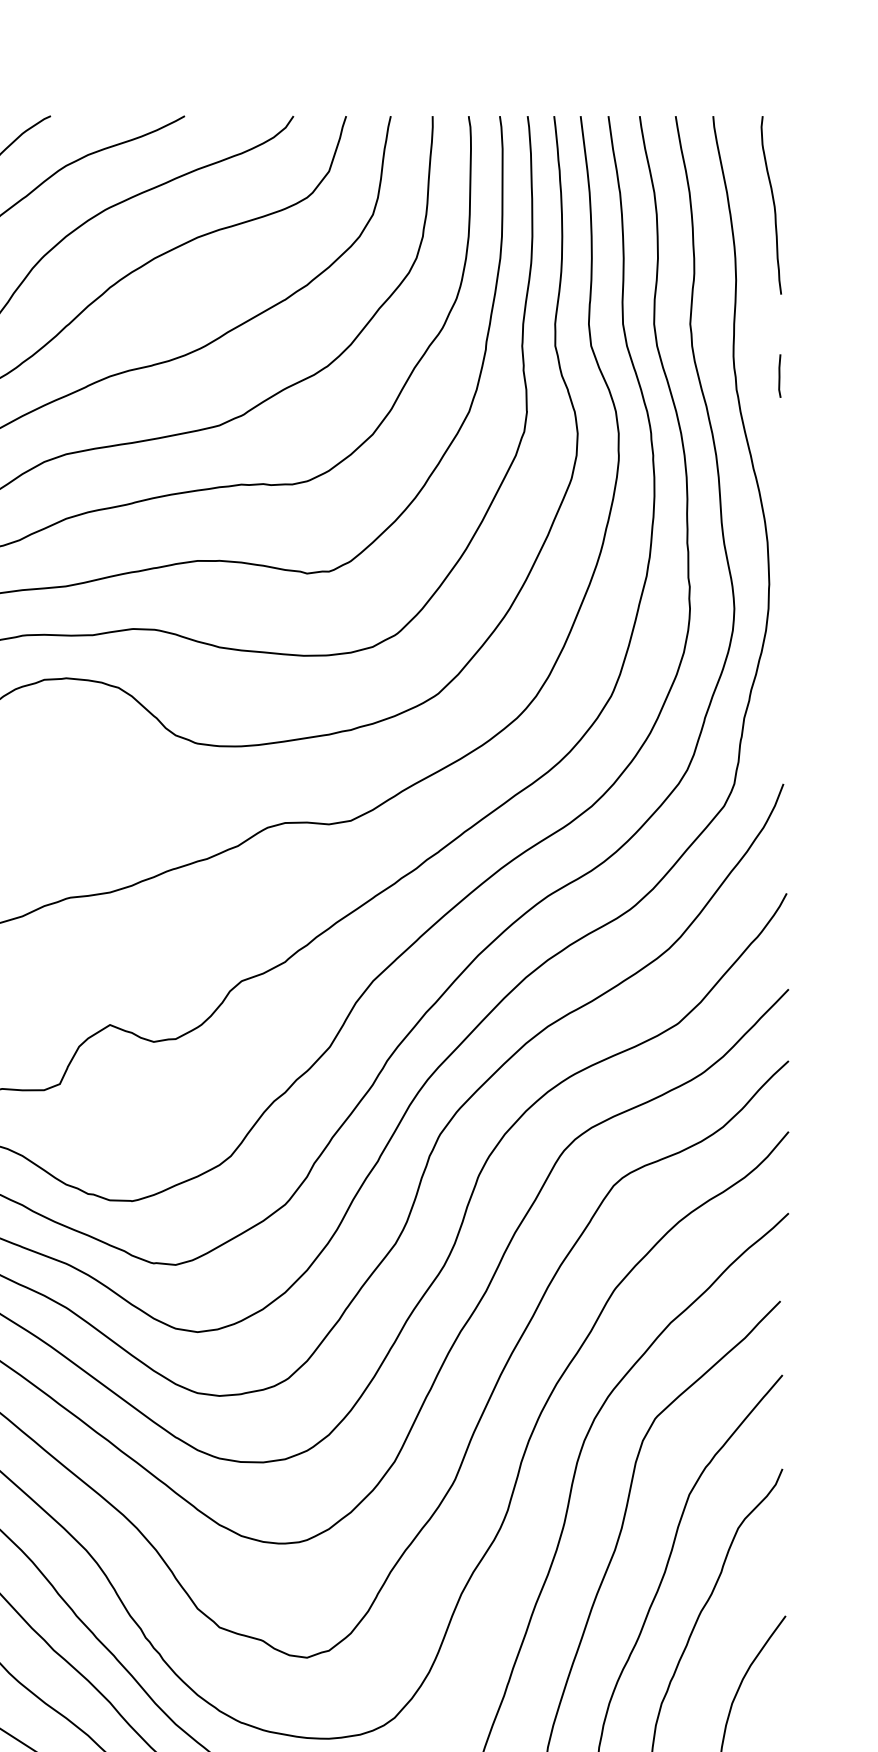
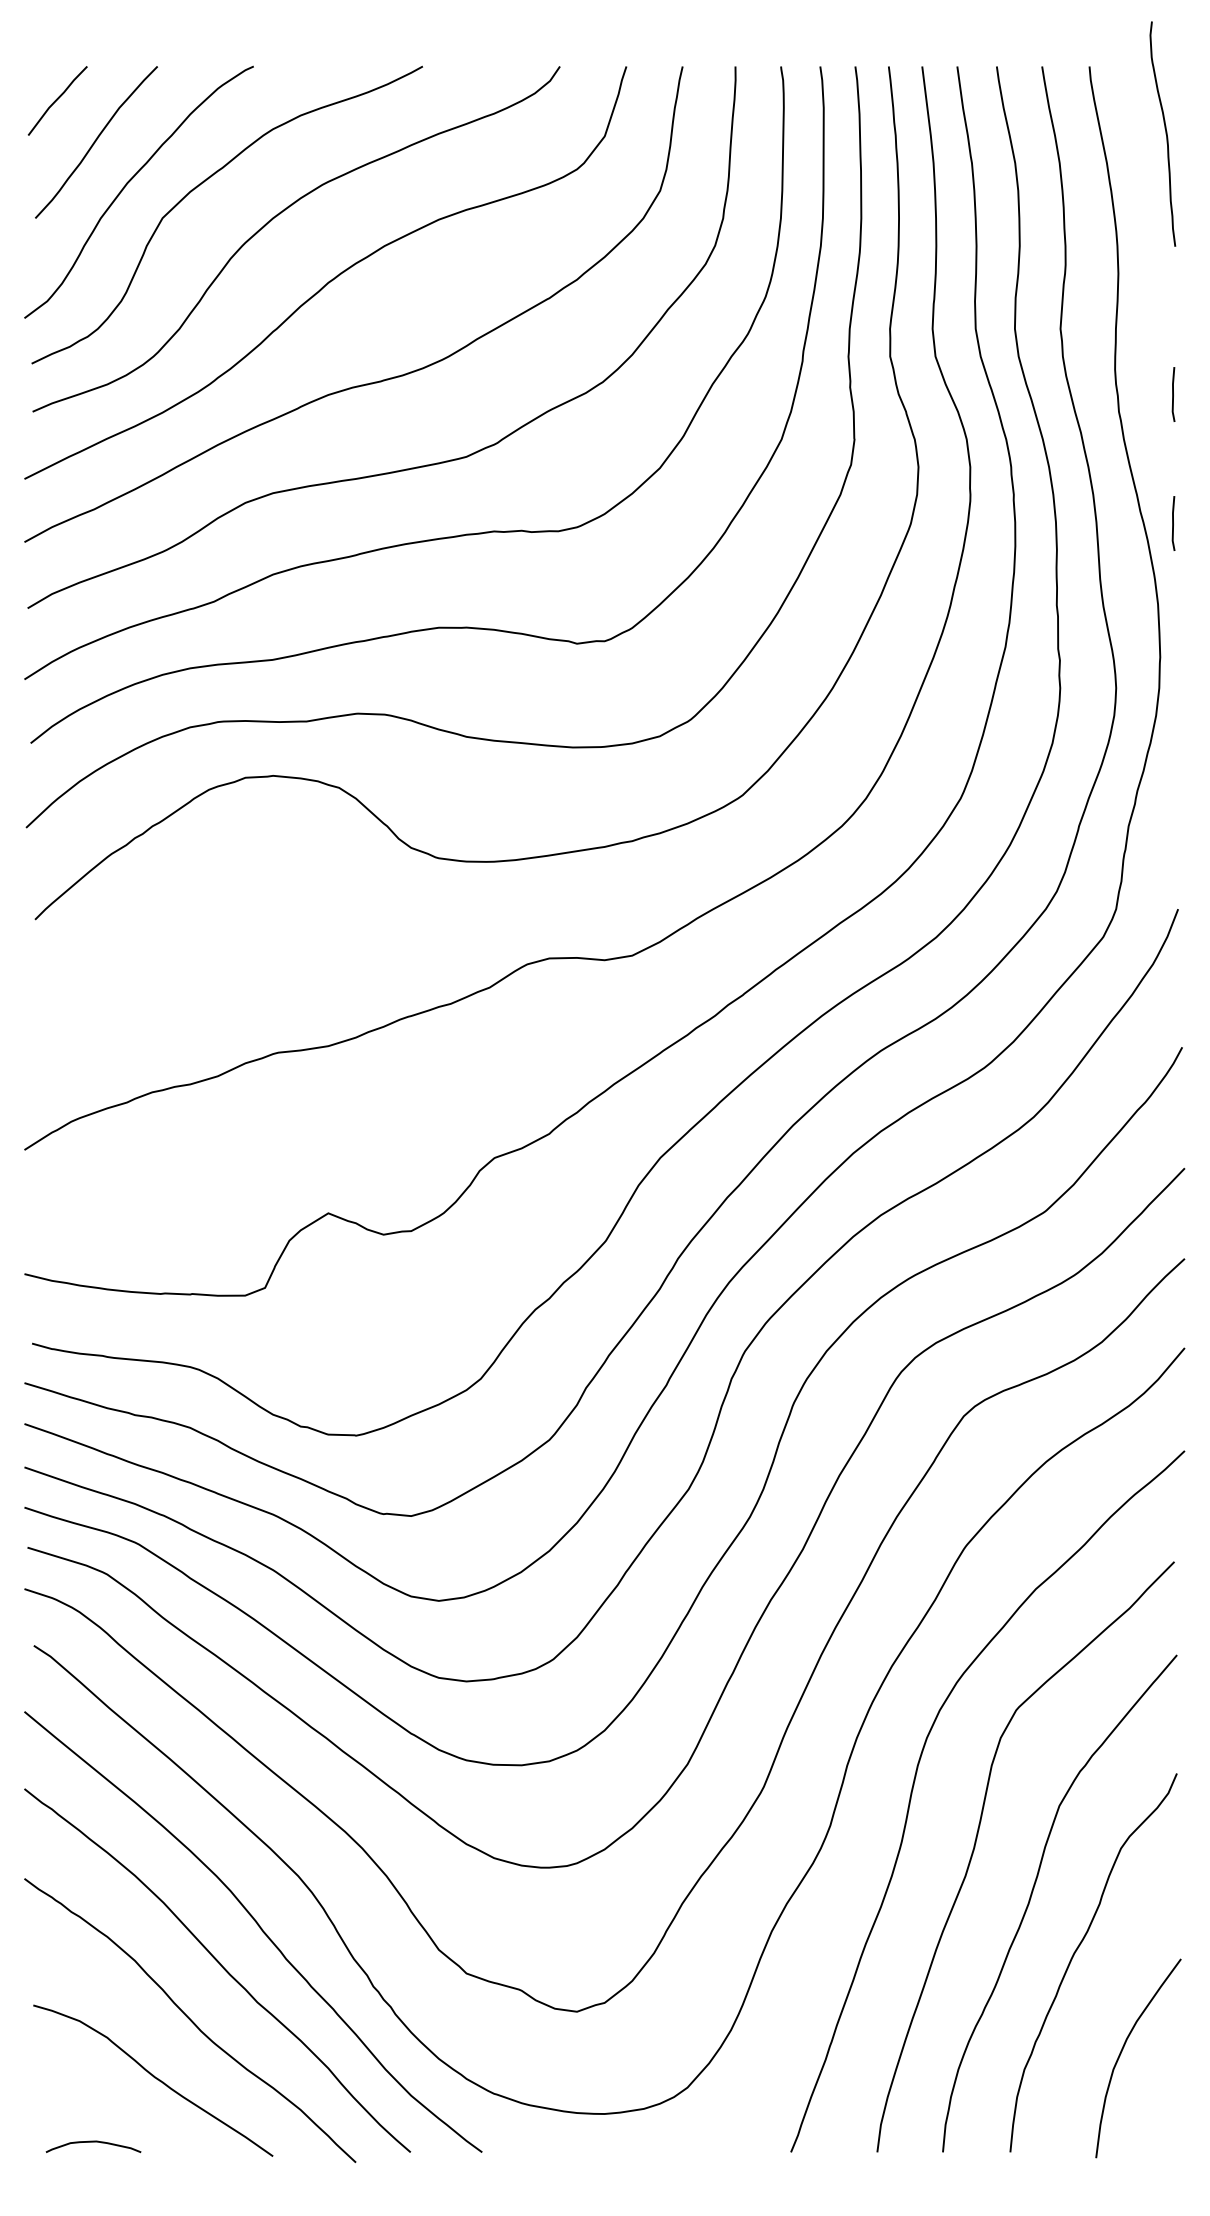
curve: (773, 204) -> (1165, 133), moved
line: (779, 478) -> (1173, 523), added

